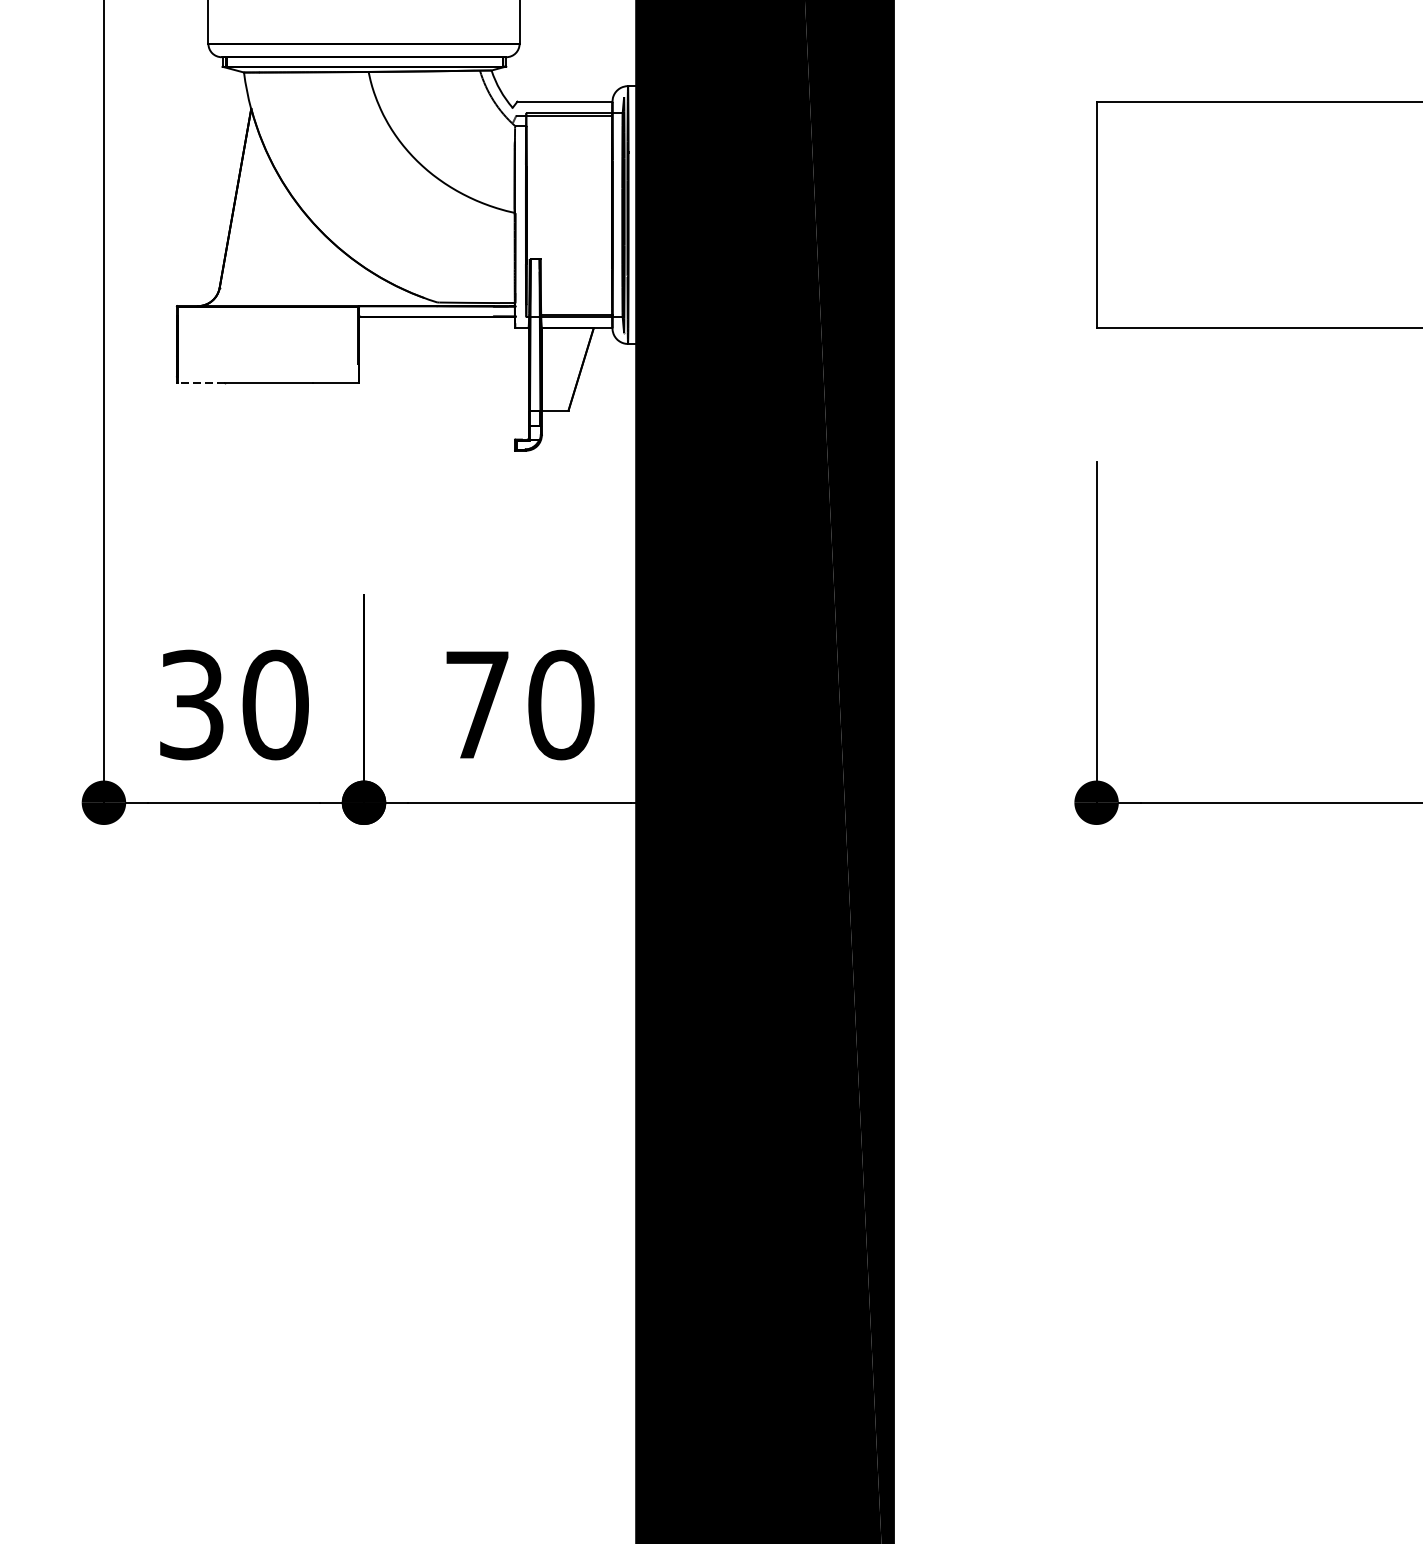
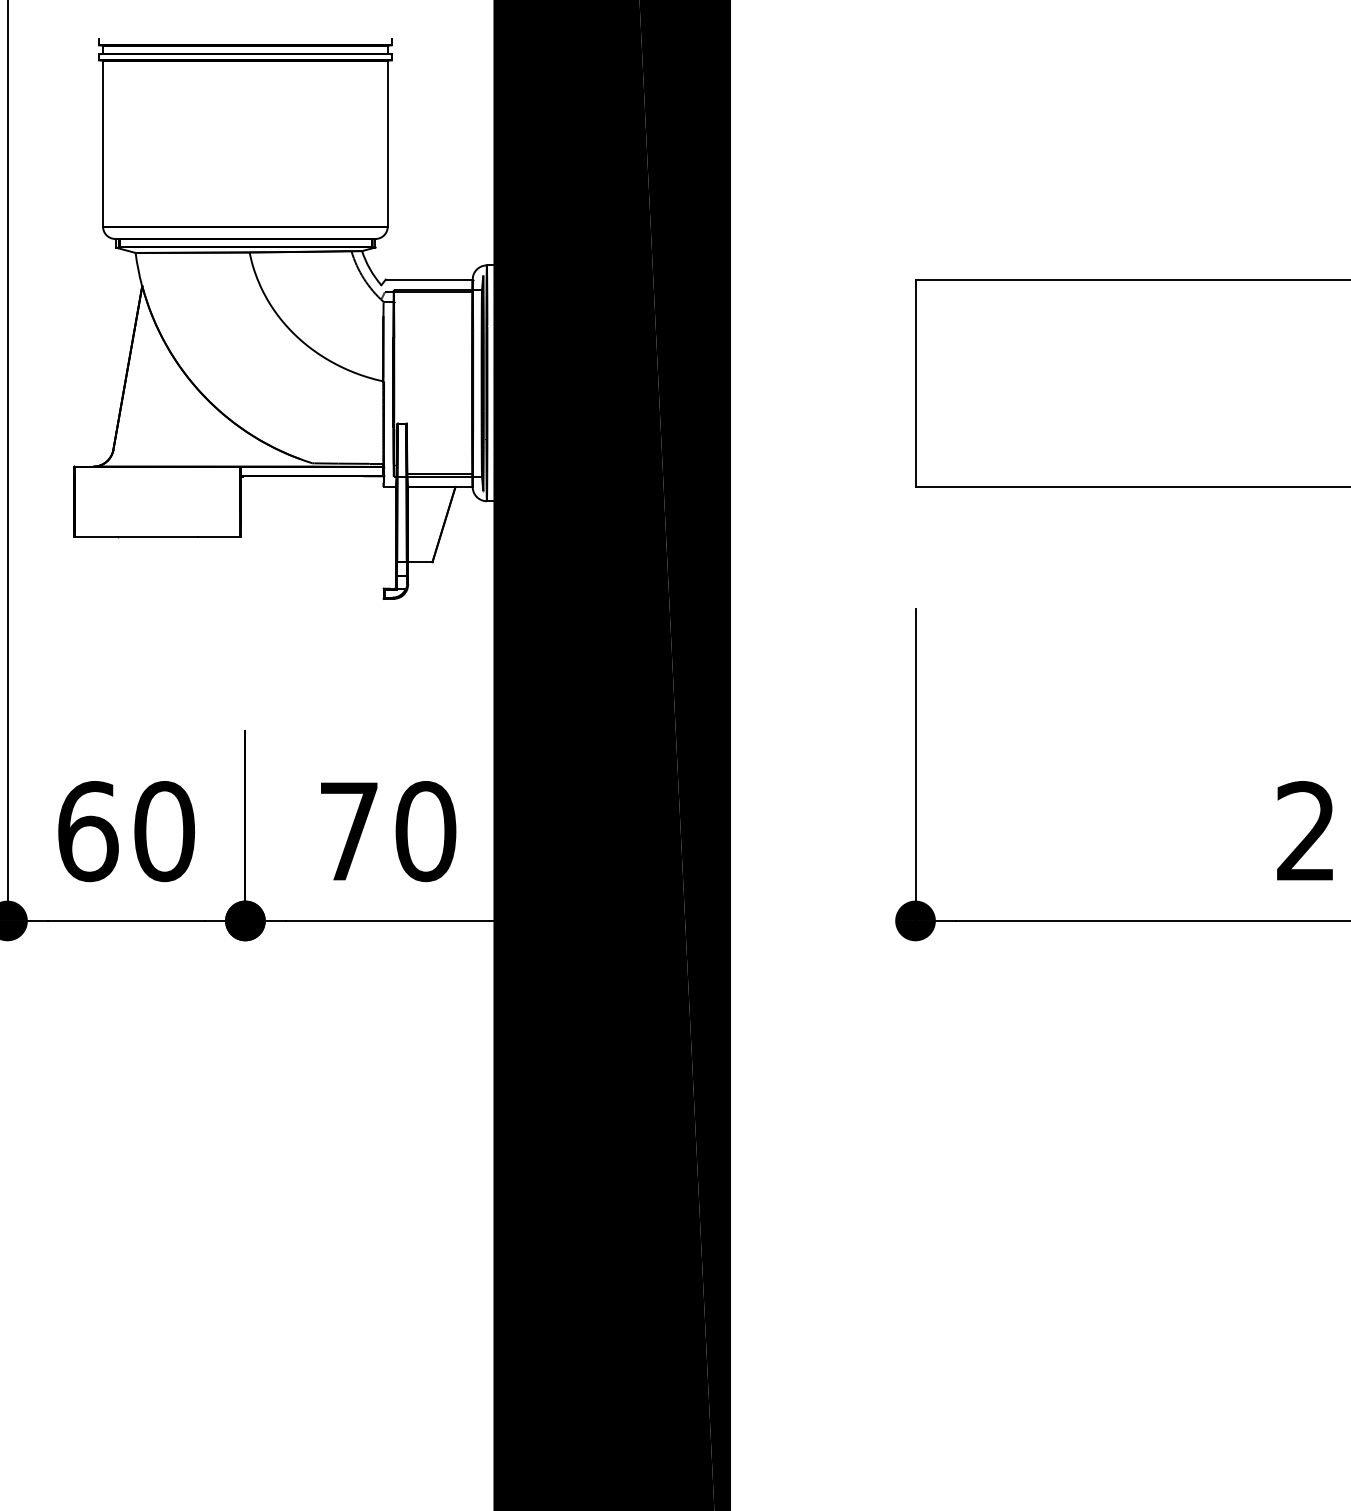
line: (201, 382) -> (96, 536), dashed -> solid
text: (192, 704) -> (88, 831), 30 -> 60

